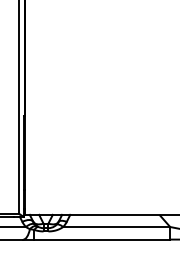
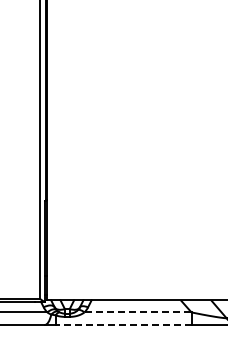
line: (117, 227) -> (138, 312), solid -> dashed
line: (102, 240) -> (123, 325), solid -> dashed

